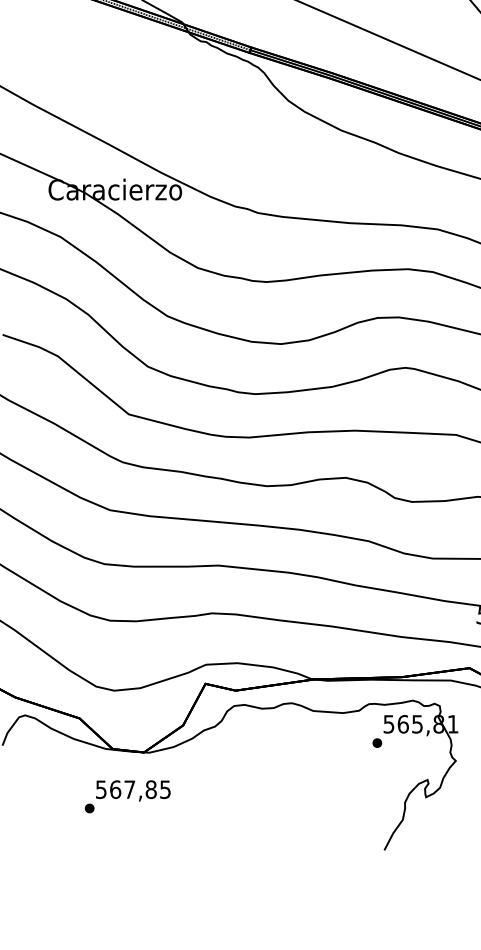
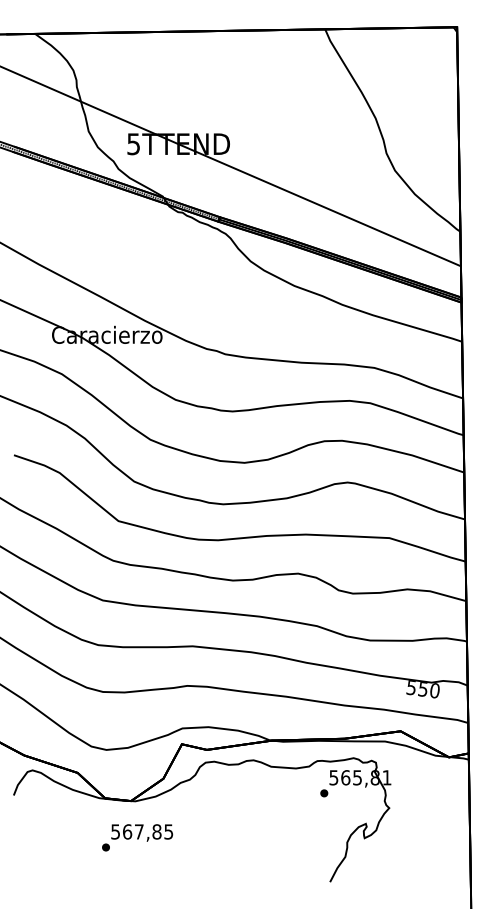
text: (127, 796) -> (137, 837), moved

